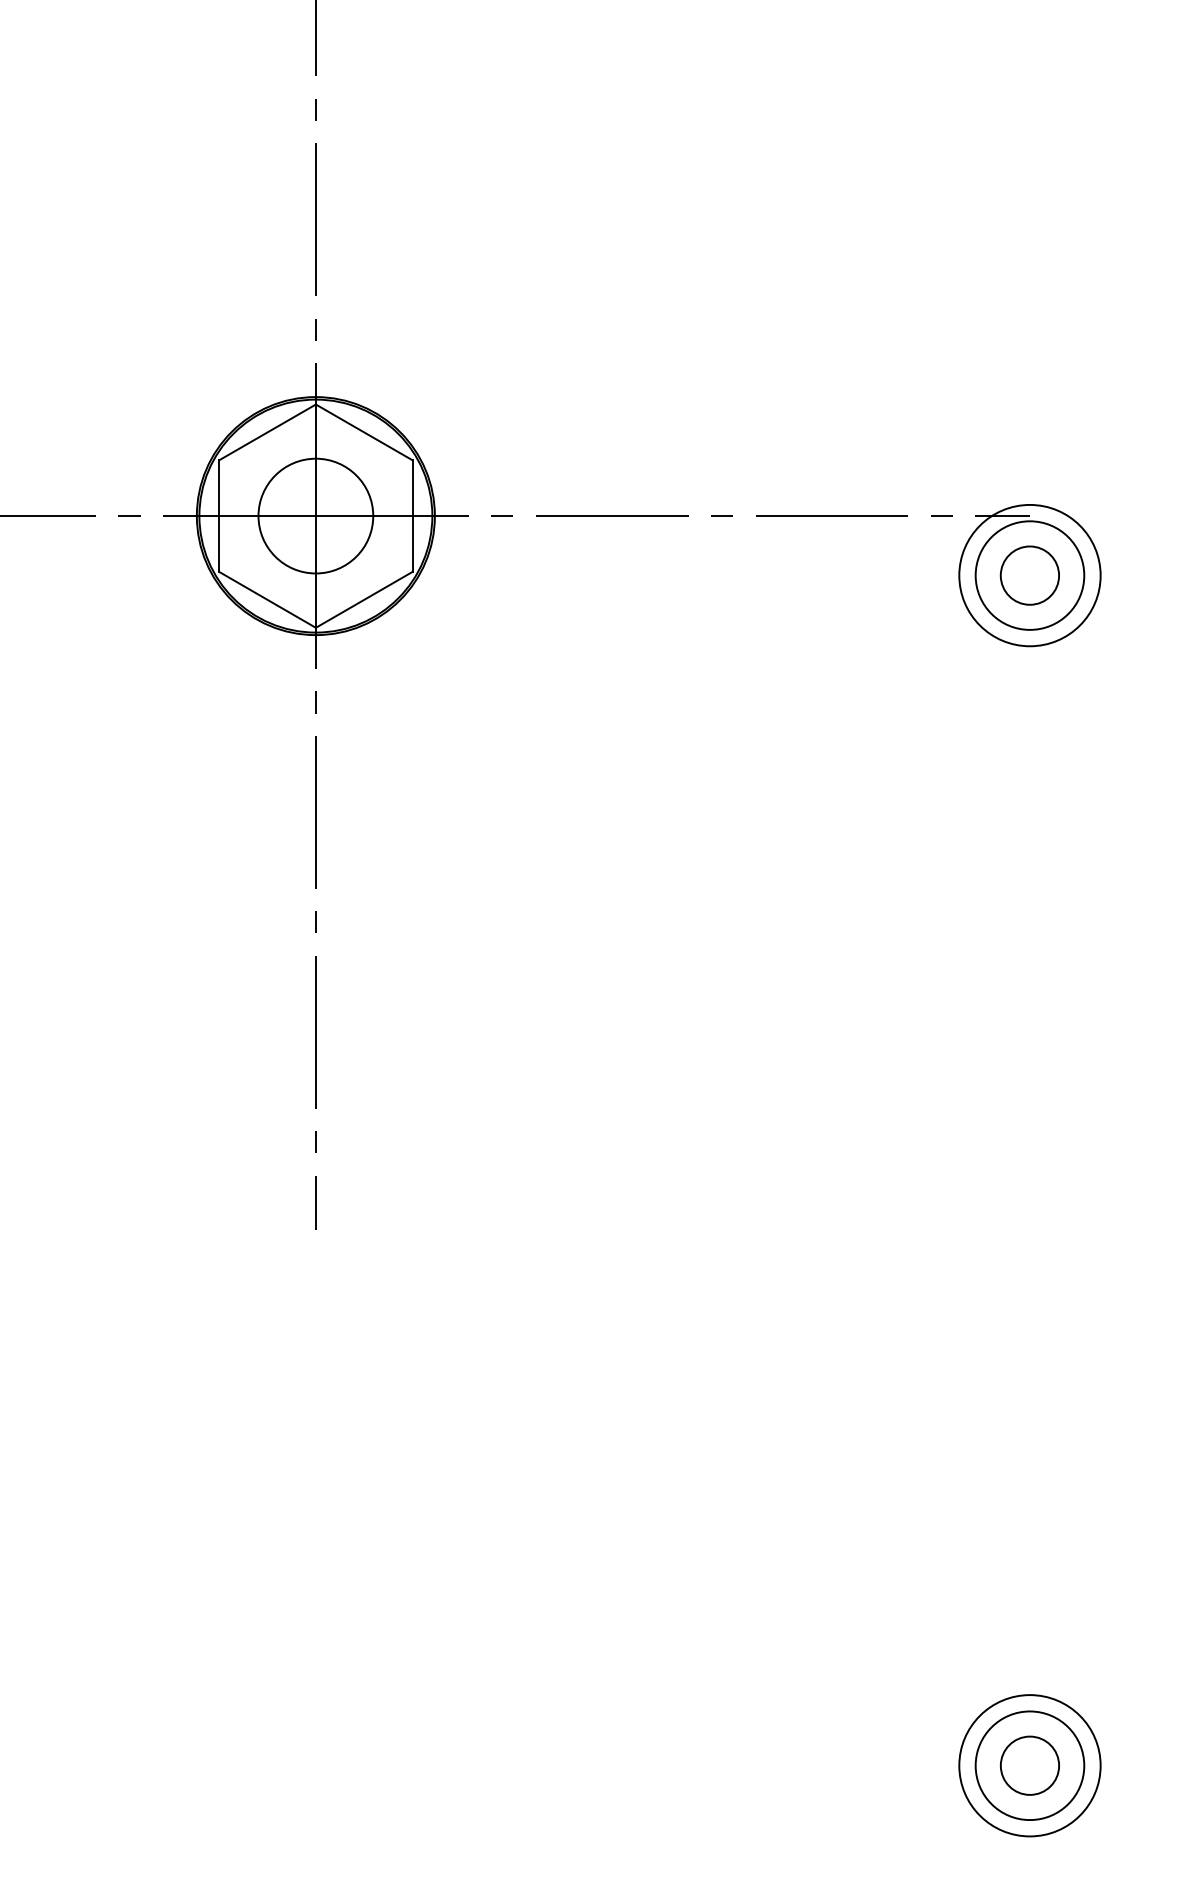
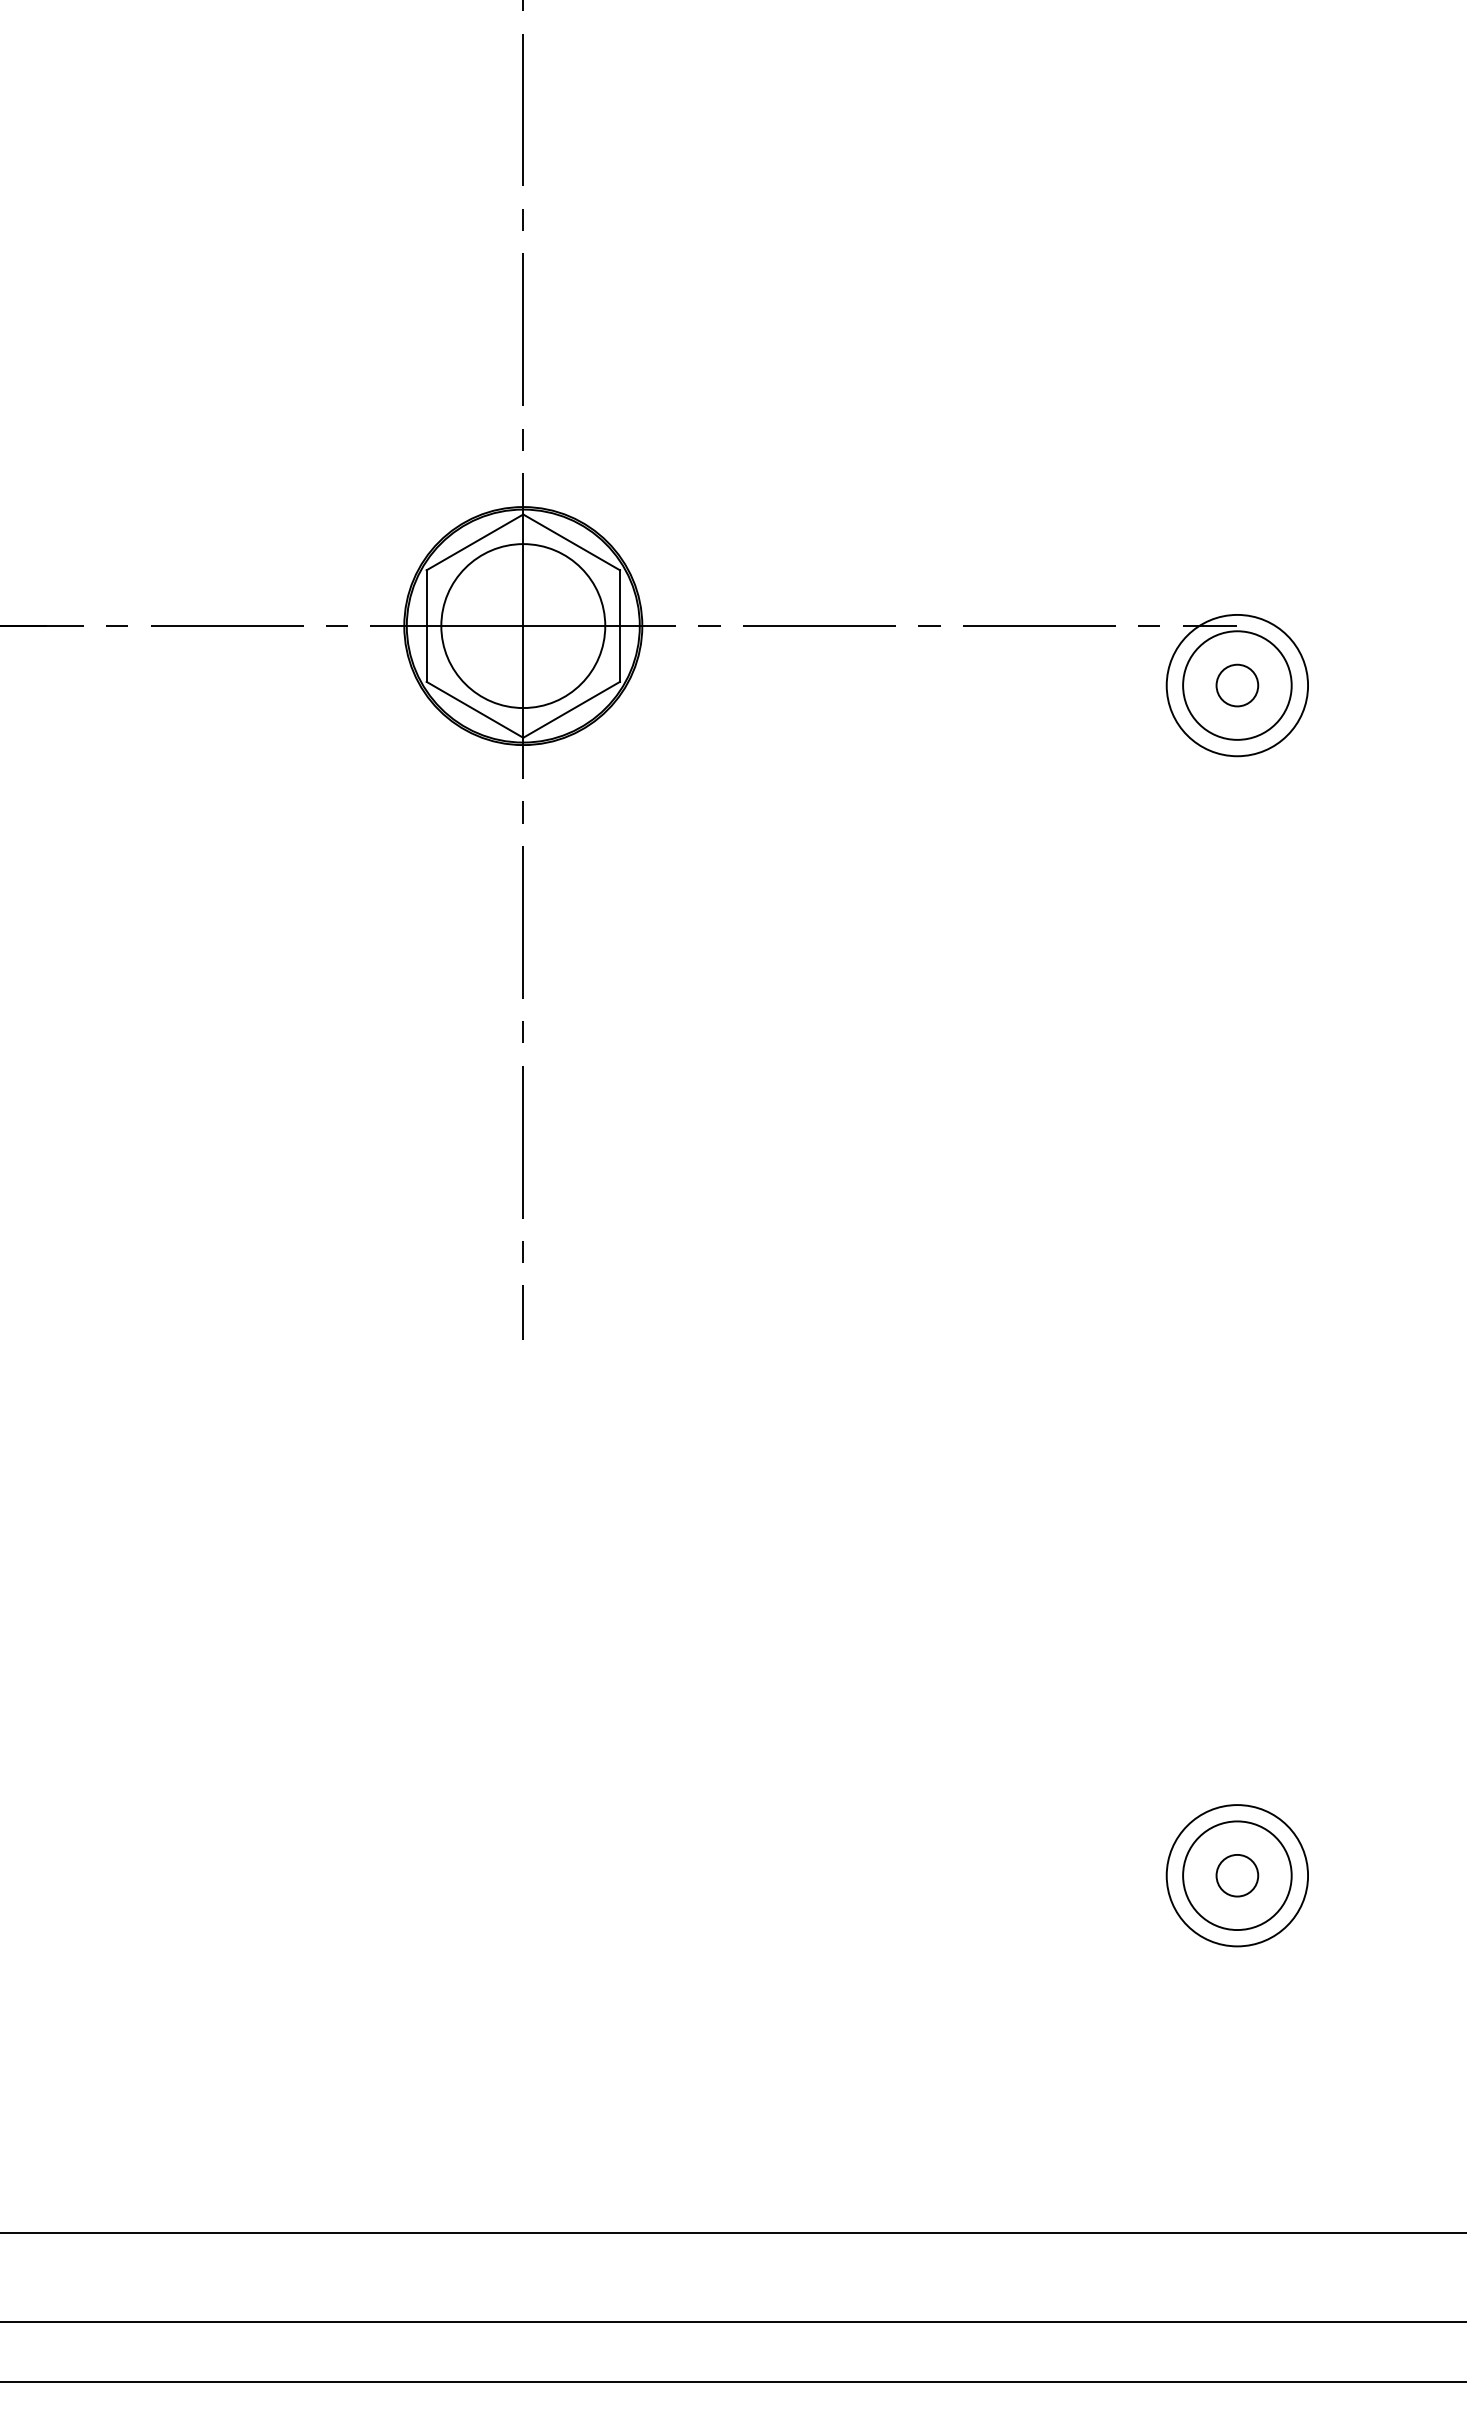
circle: (316, 516) -> (523, 626), size x1.43
circle: (1030, 575) -> (1237, 685), size x0.71
circle: (1030, 1765) -> (1237, 1875), size x0.71

